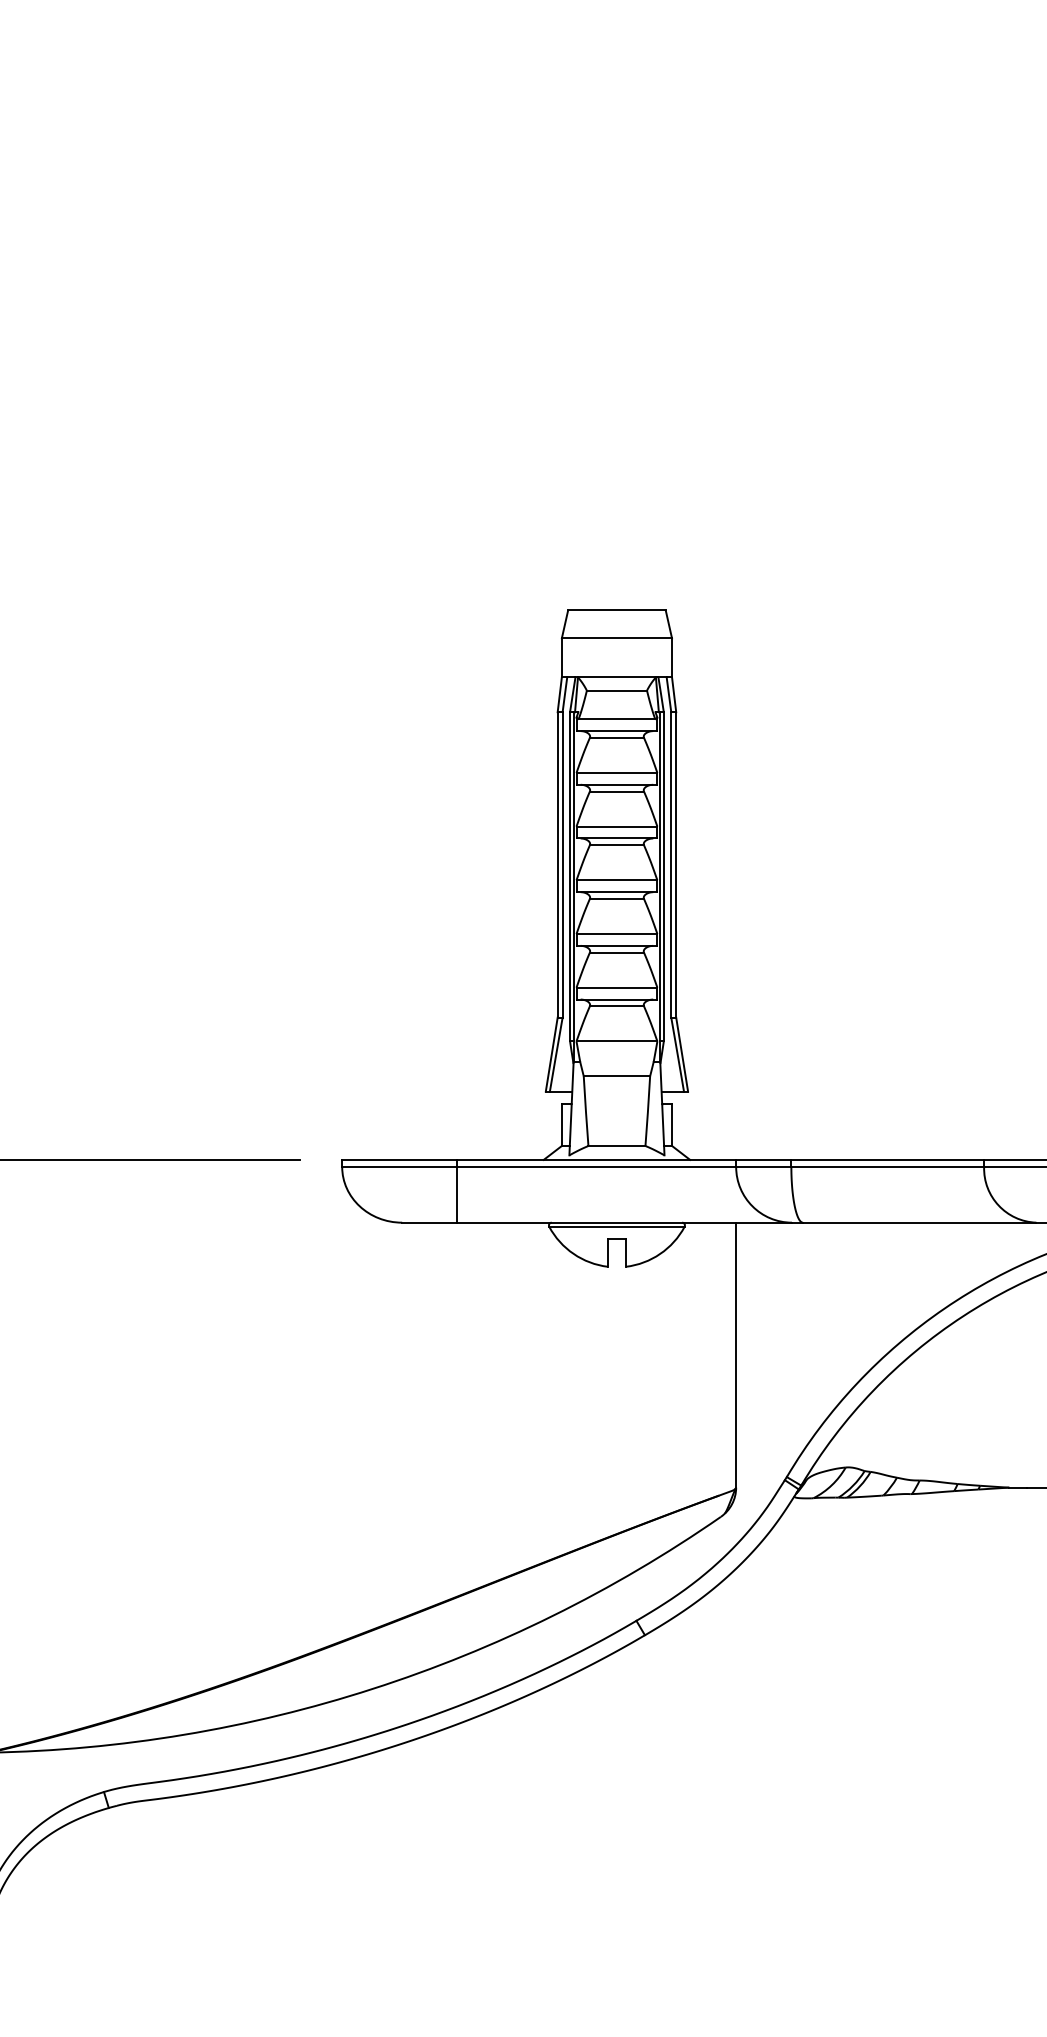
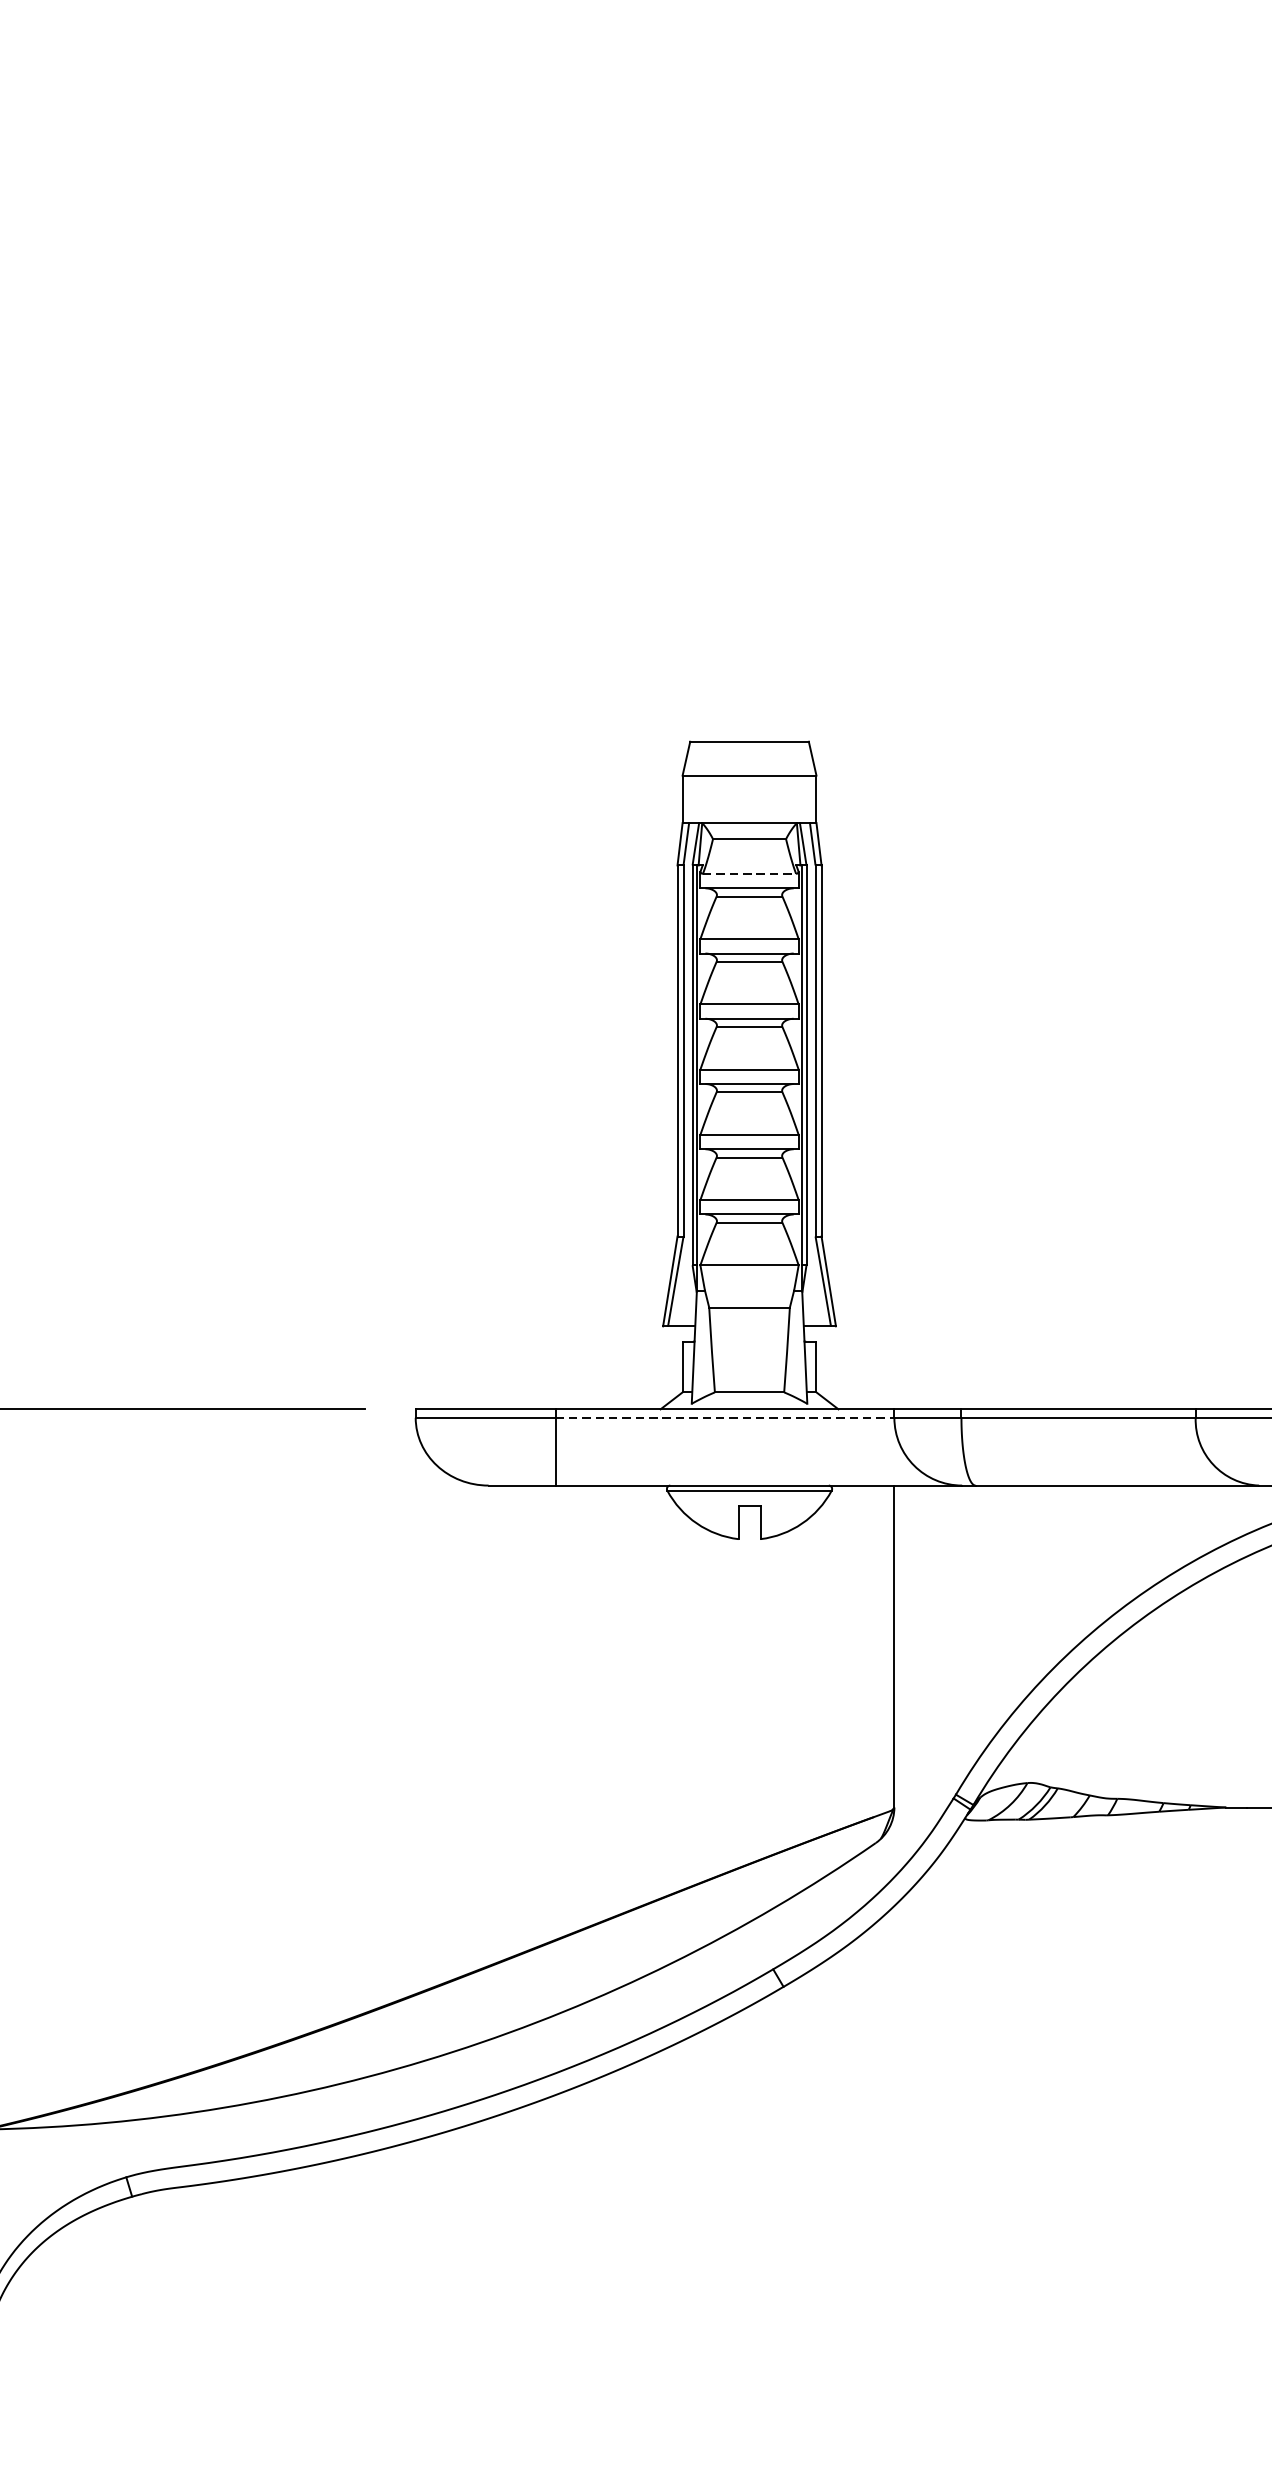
line: (617, 719) -> (750, 874), solid -> dashed
line: (597, 1166) -> (725, 1417), solid -> dashed

